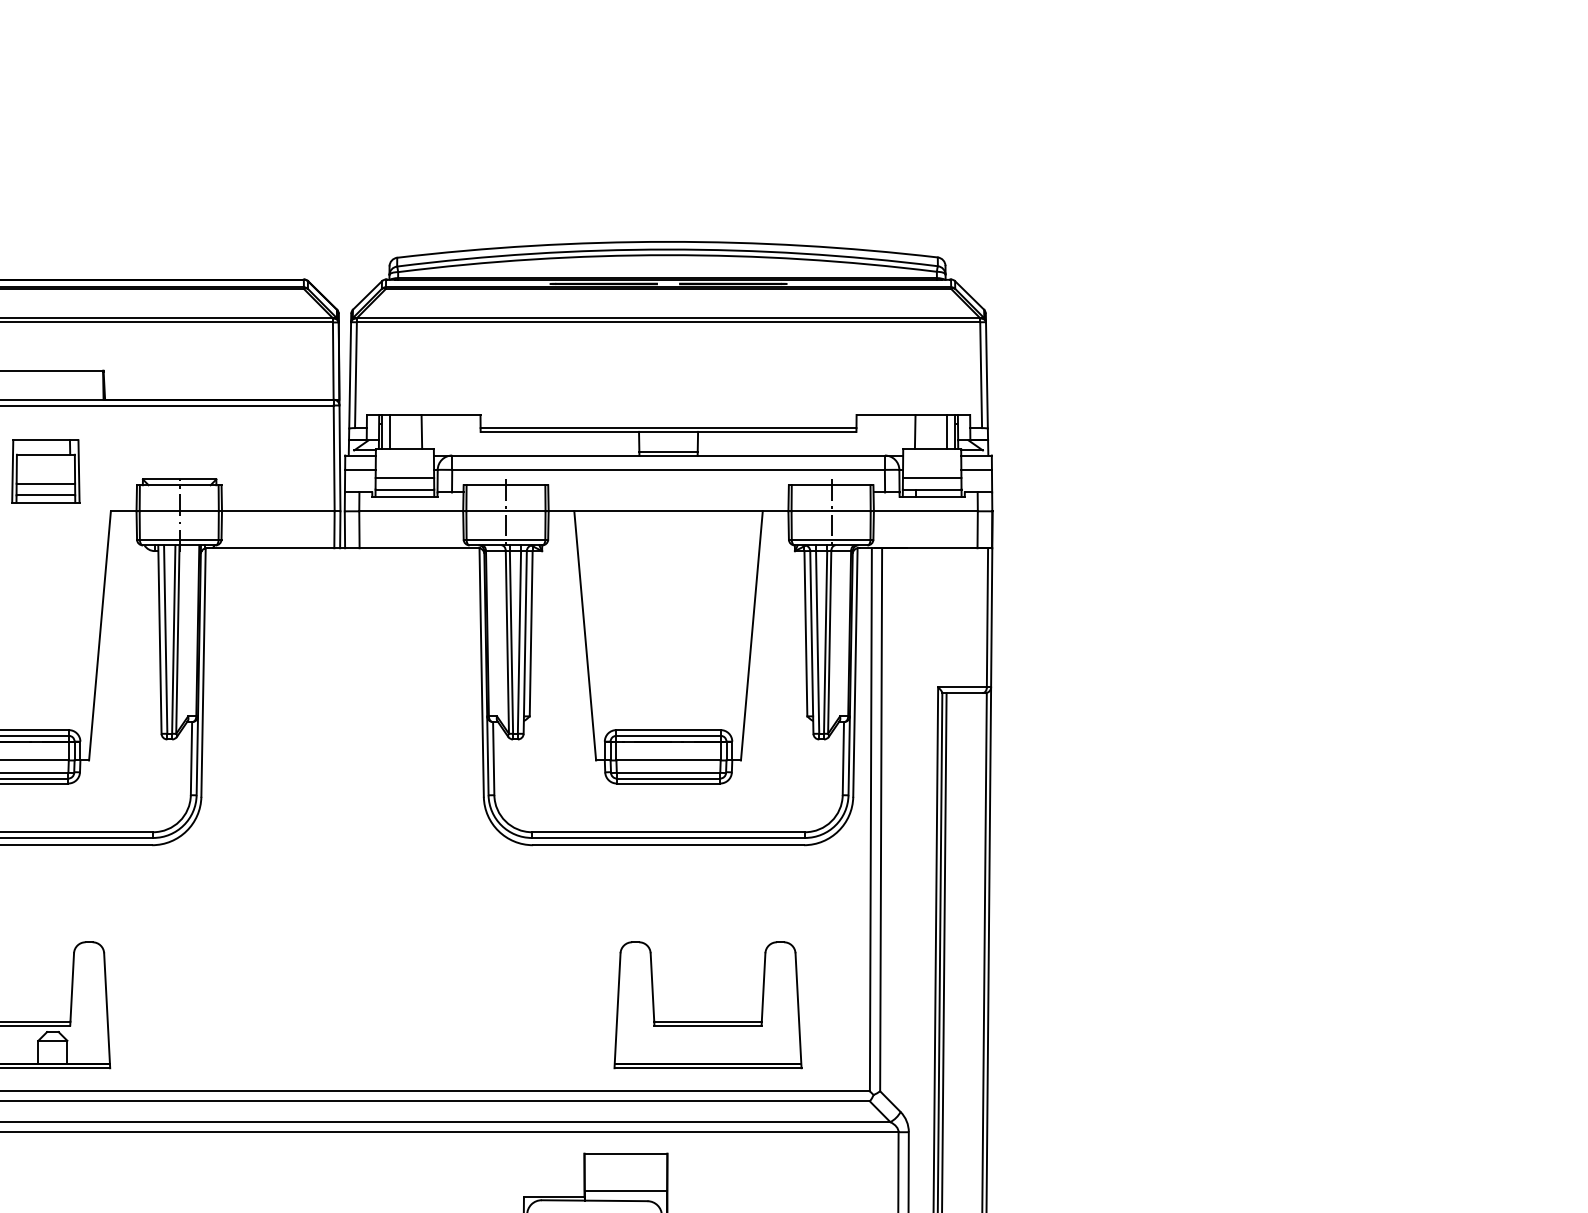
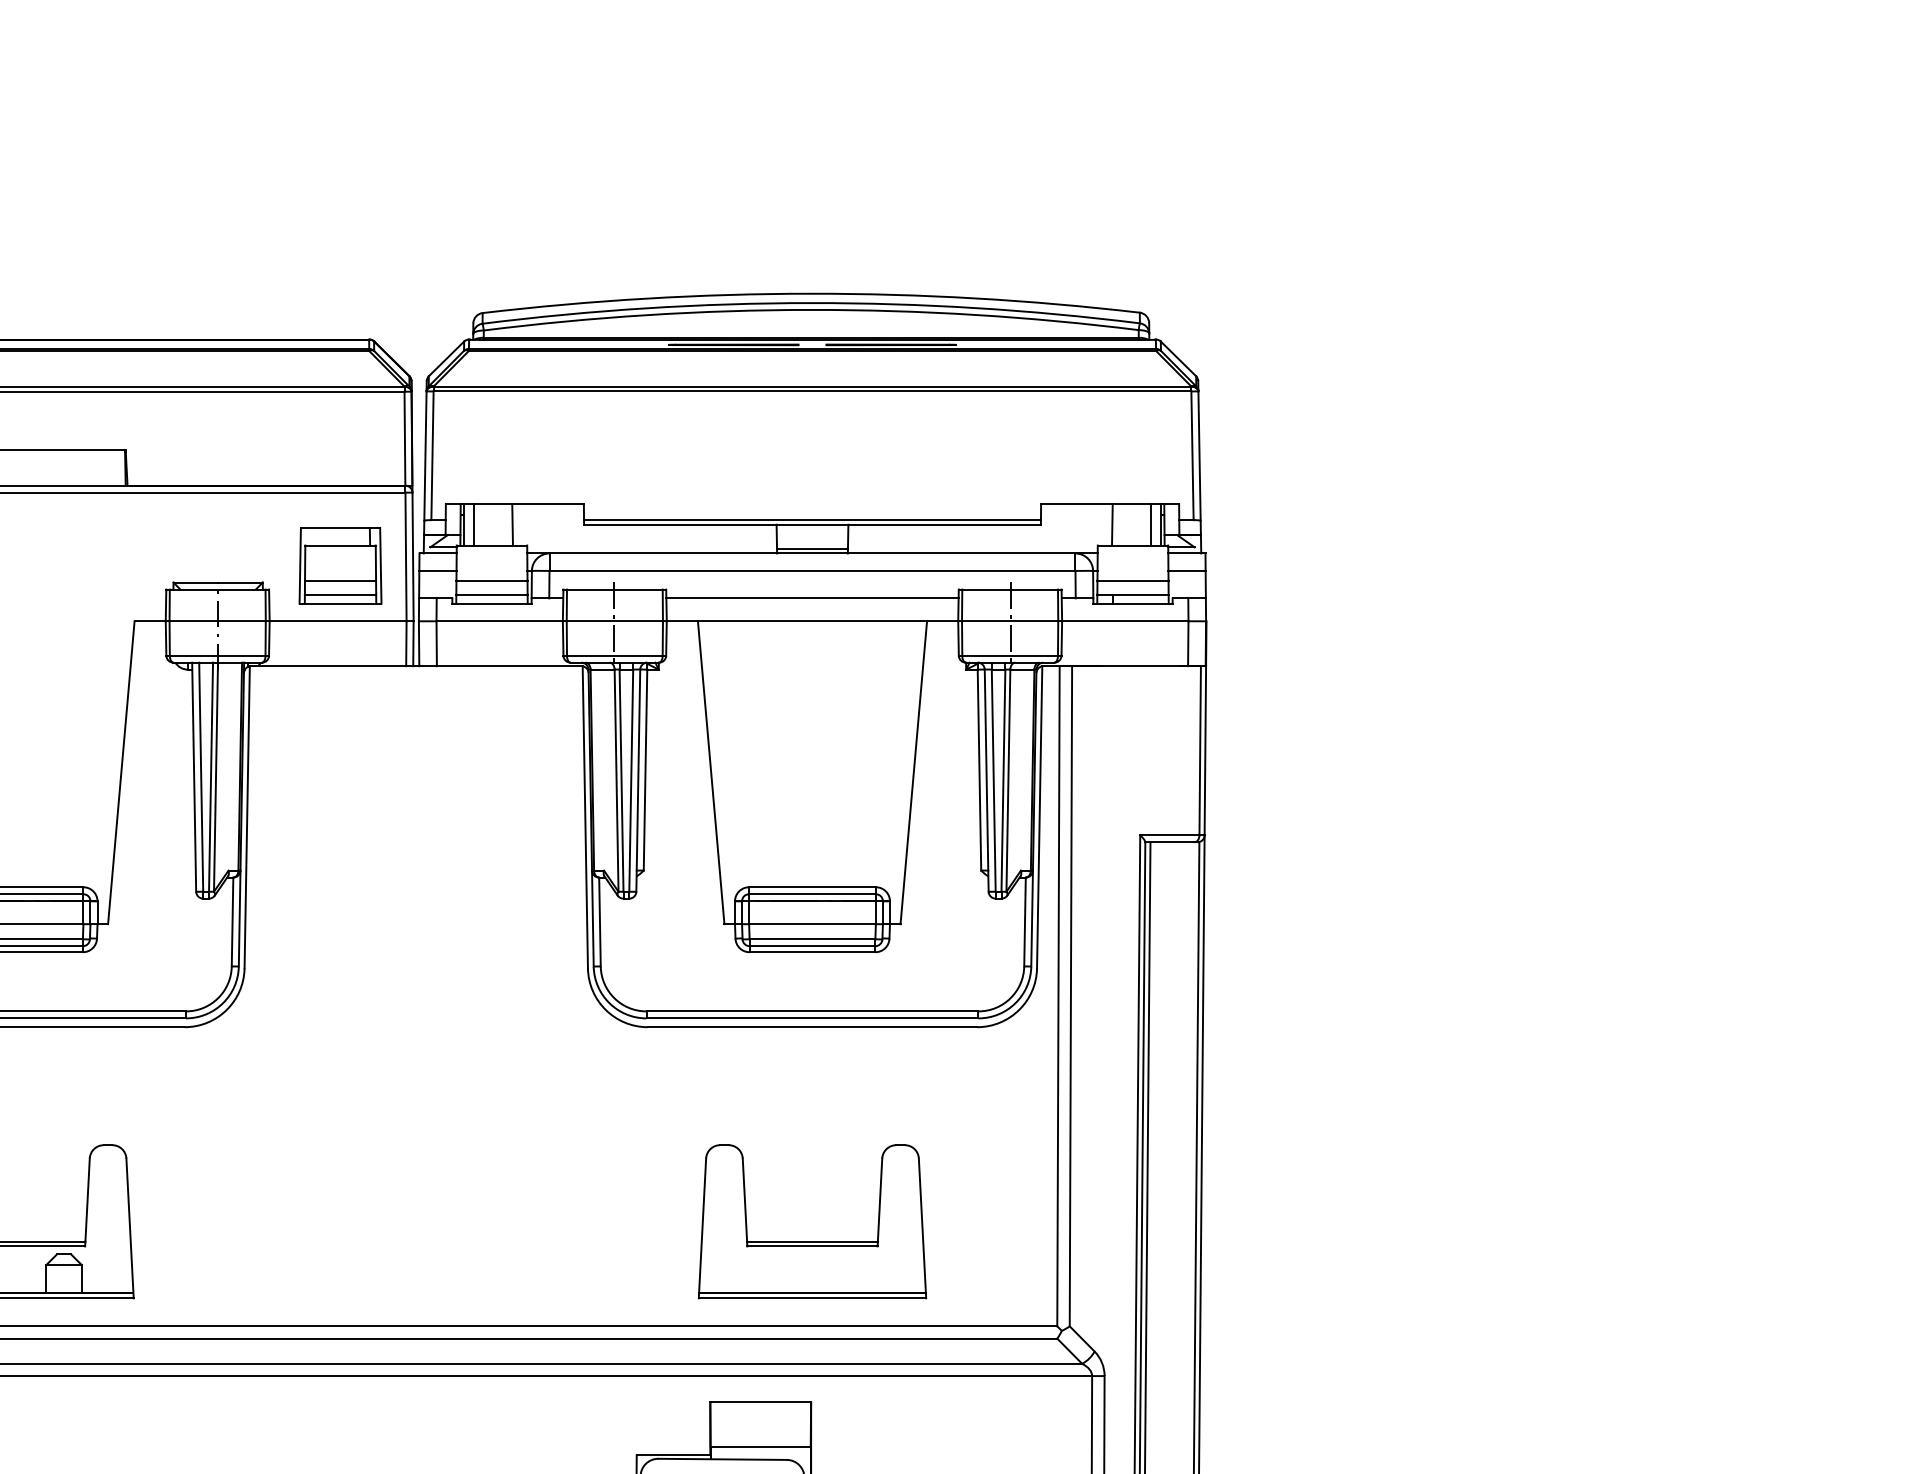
part: (45, 471) -> (340, 565), moved
line: (668, 492) -> (812, 598), added
part: (708, 1021) -> (812, 1241), moved

